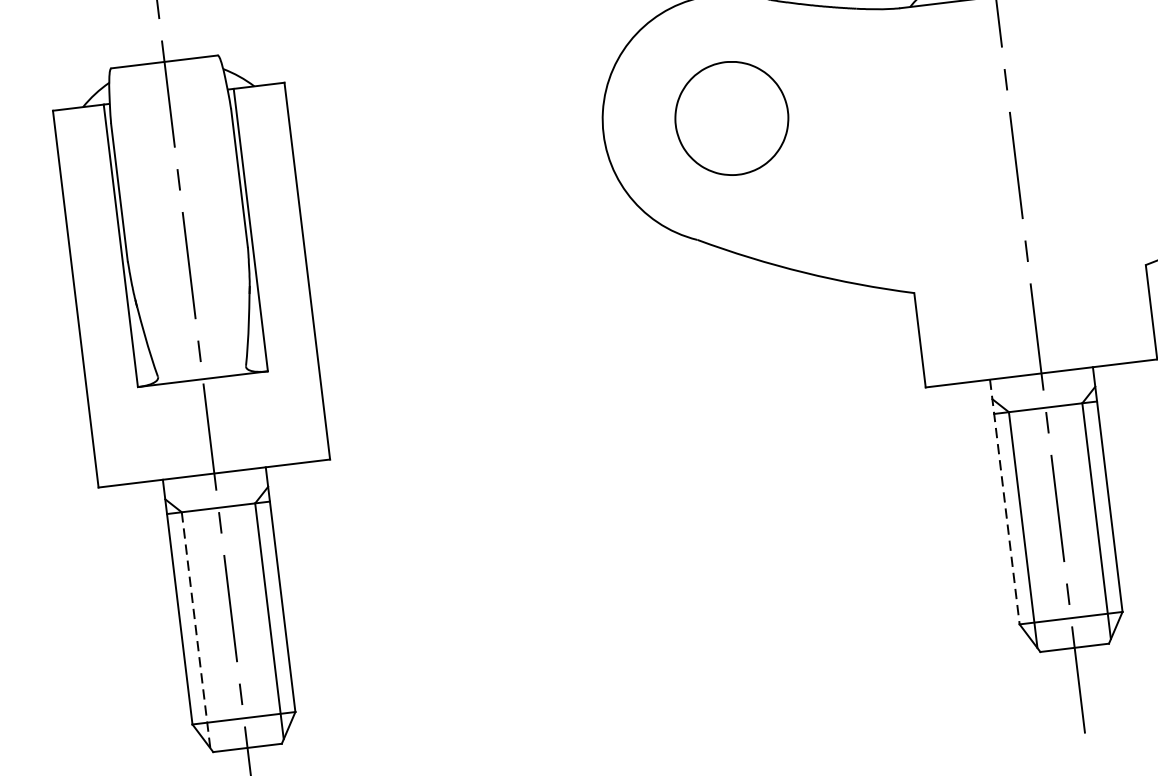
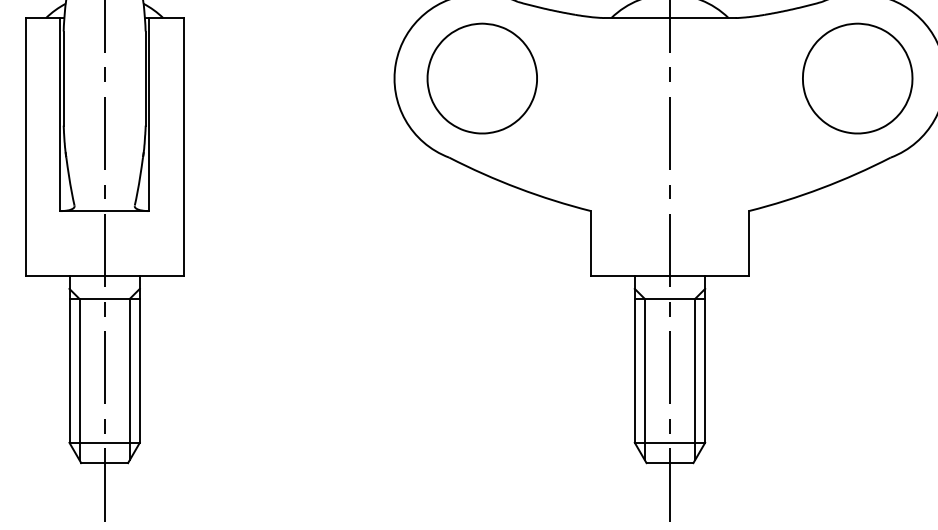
part: (730, 118) -> (481, 78), size x1.43
line: (1004, 502) -> (634, 359), dashed -> solid
line: (195, 630) -> (79, 379), dashed -> solid

